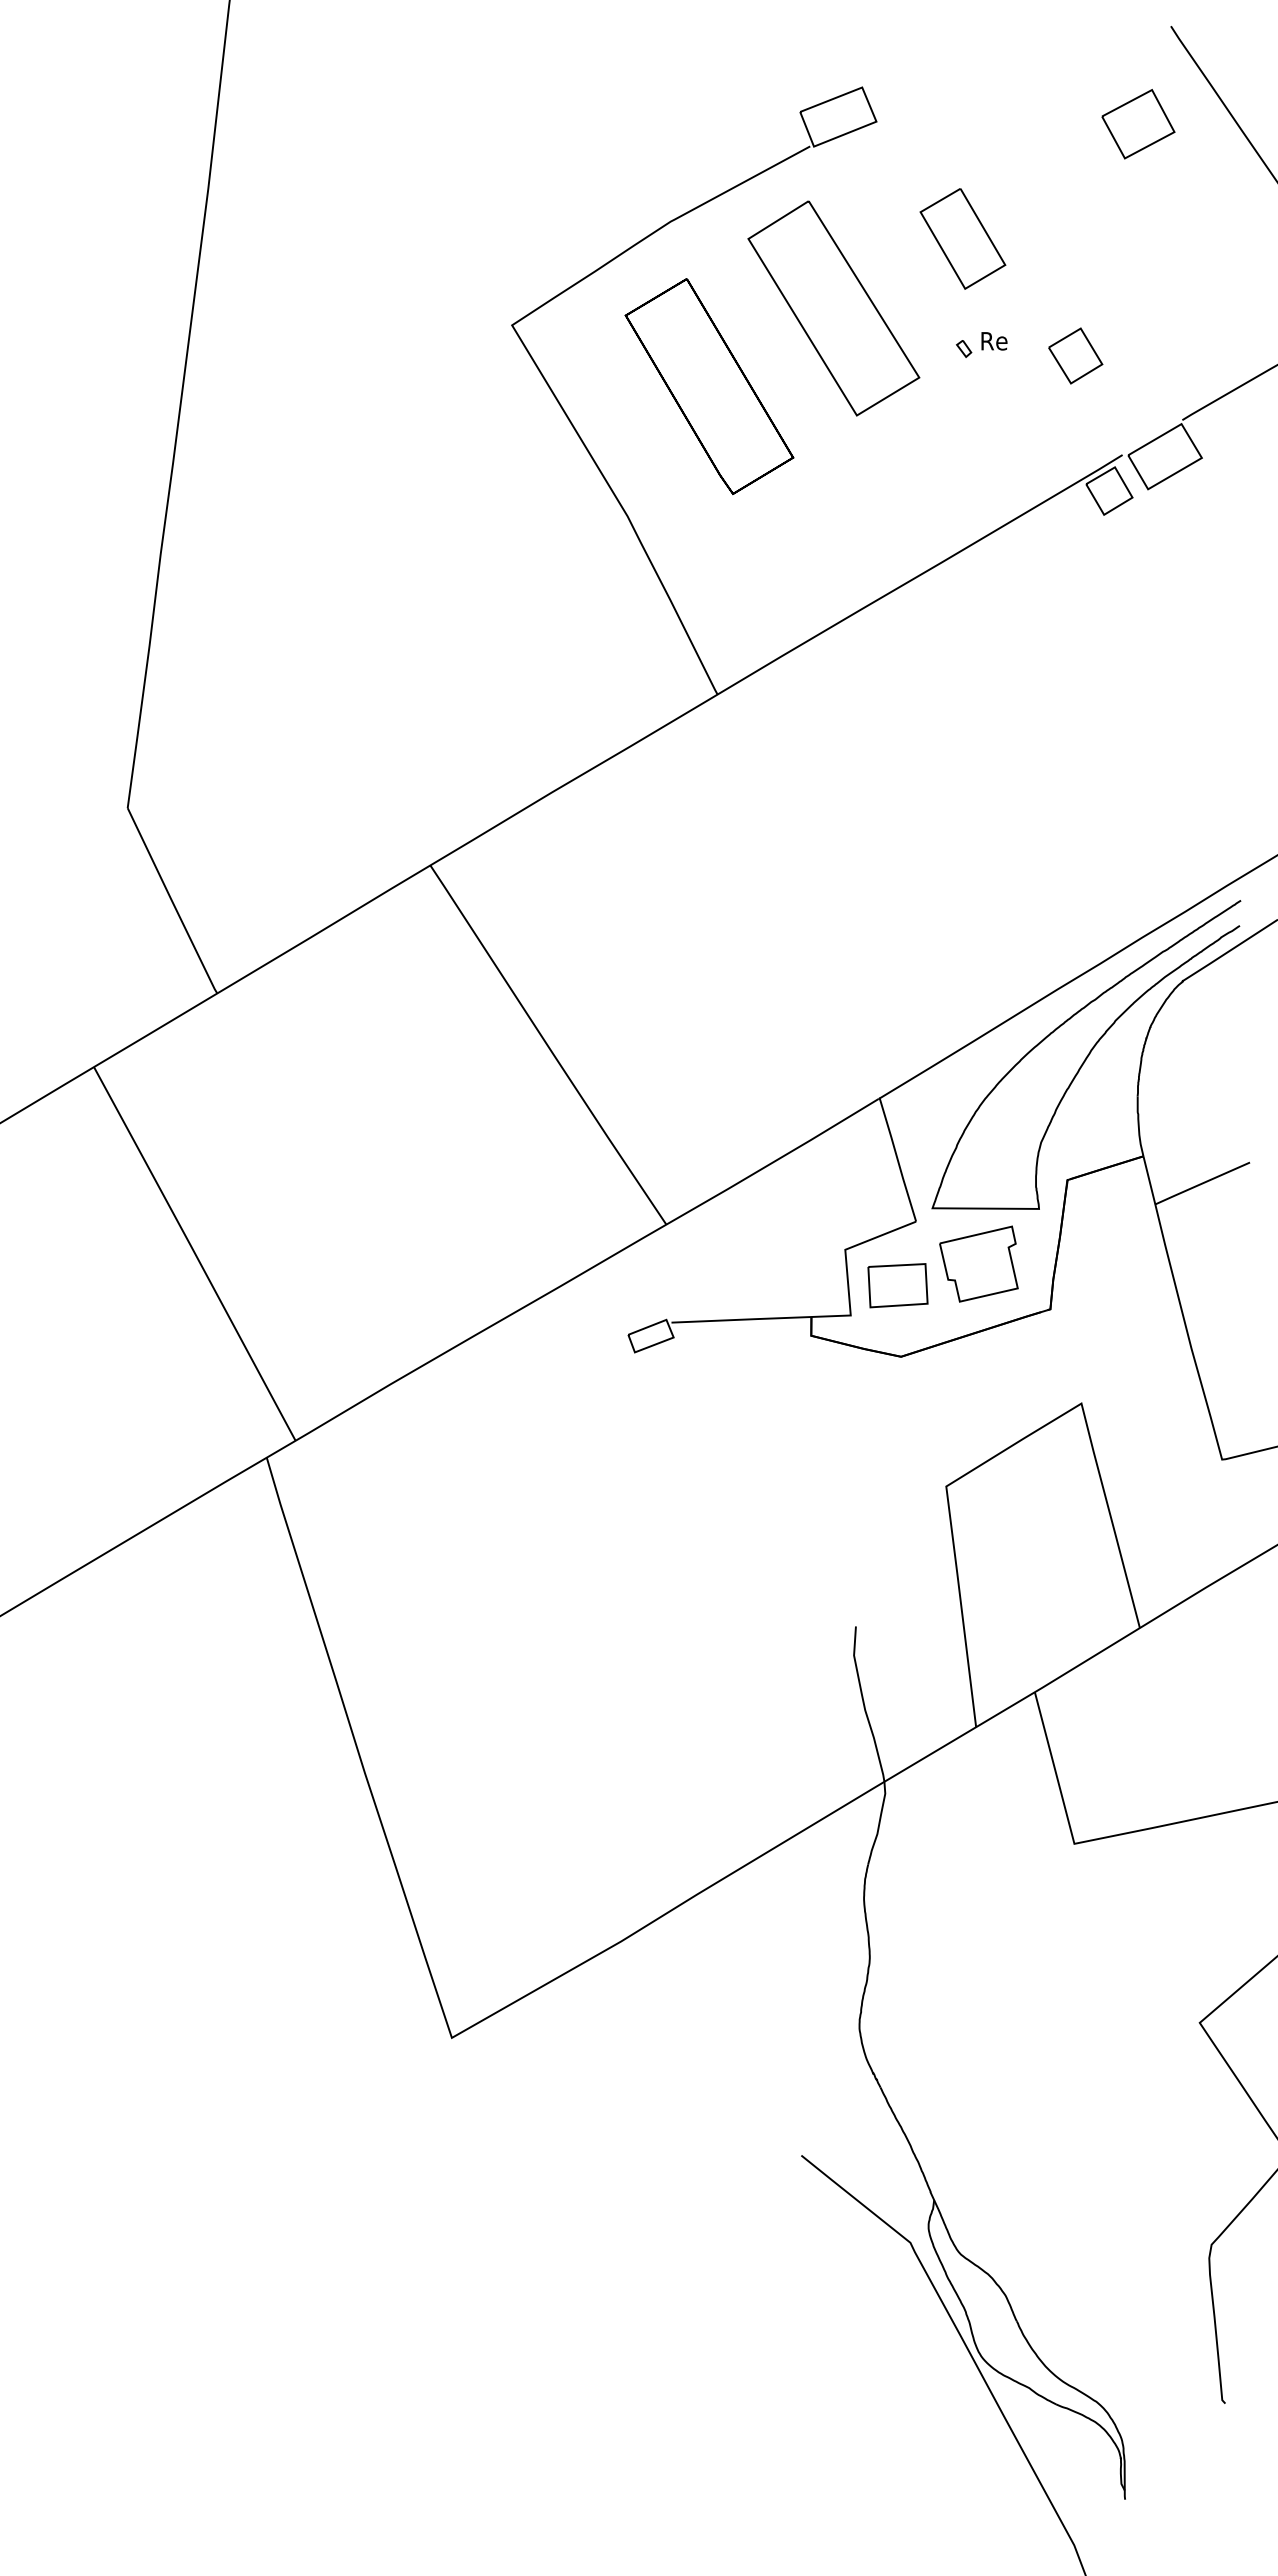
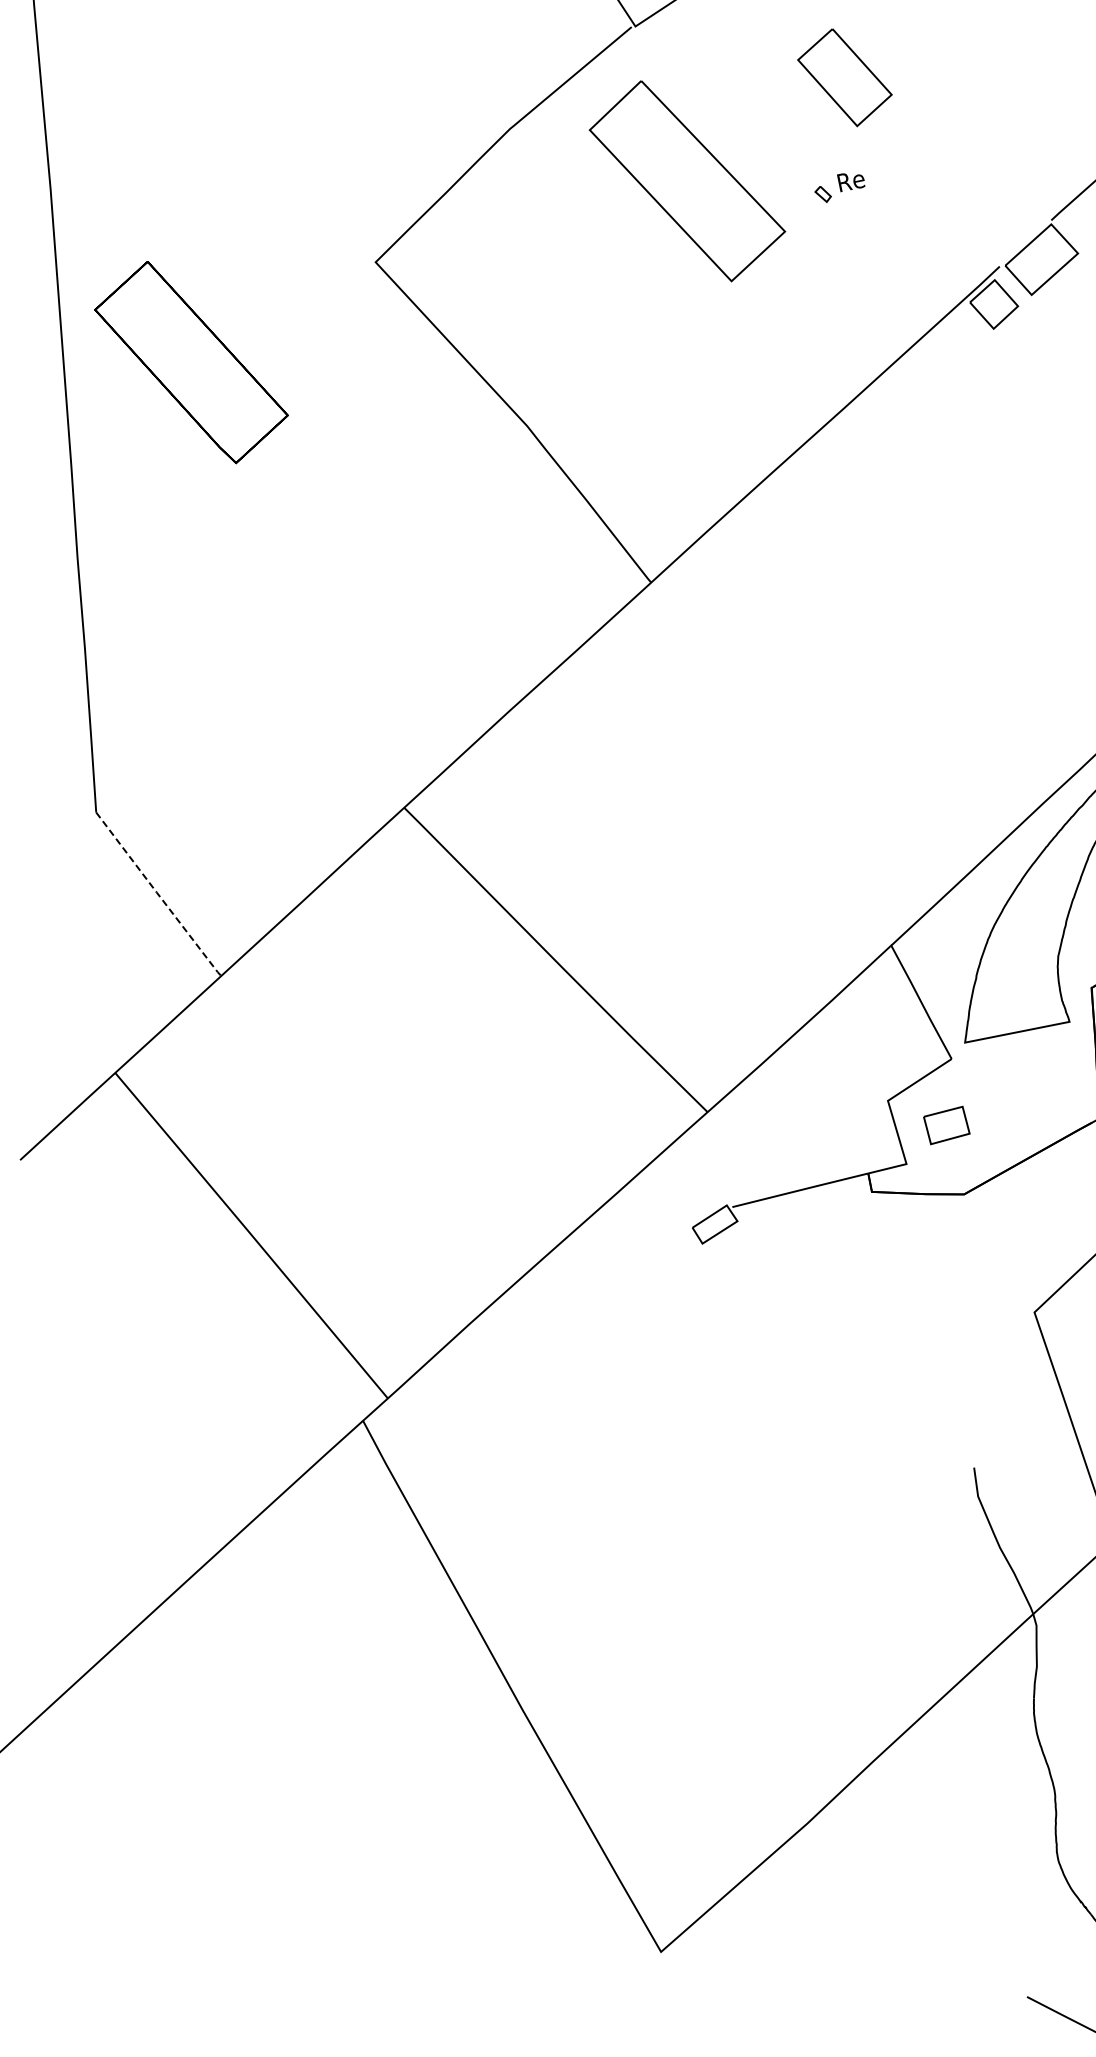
part: (962, 238) -> (844, 77), moved
part: (1075, 355) -> (933, 178), removed
part: (709, 386) -> (191, 362), moved
line: (172, 901) -> (158, 894), solid -> dashed
part: (978, 1263) -> (1021, 1087), removed
part: (897, 1285) -> (946, 1125), size x0.7

